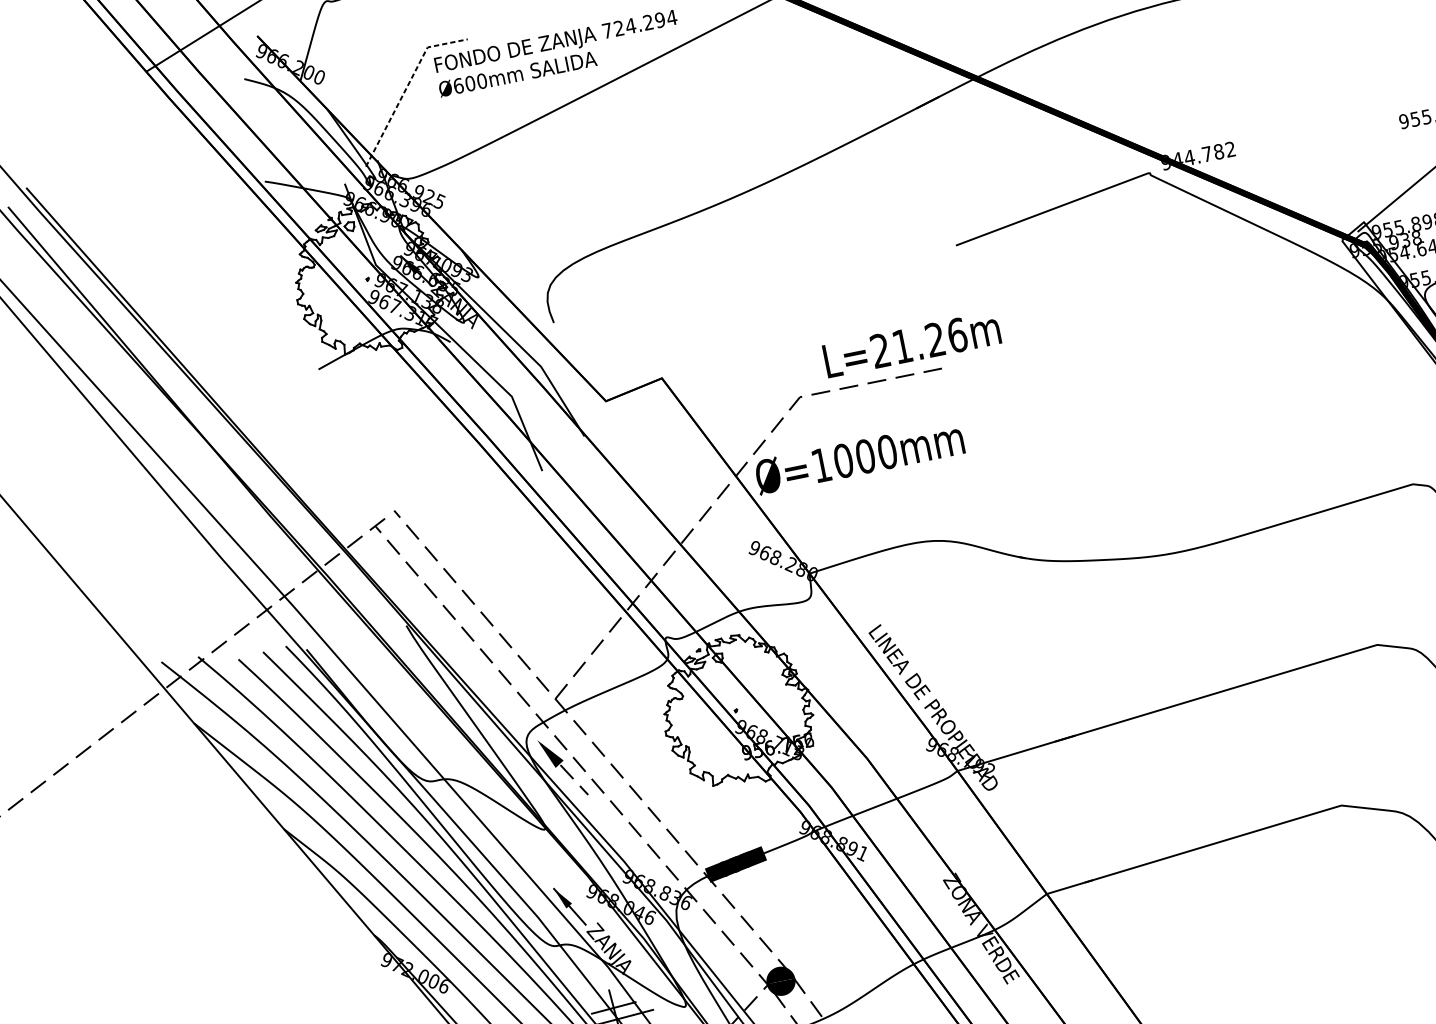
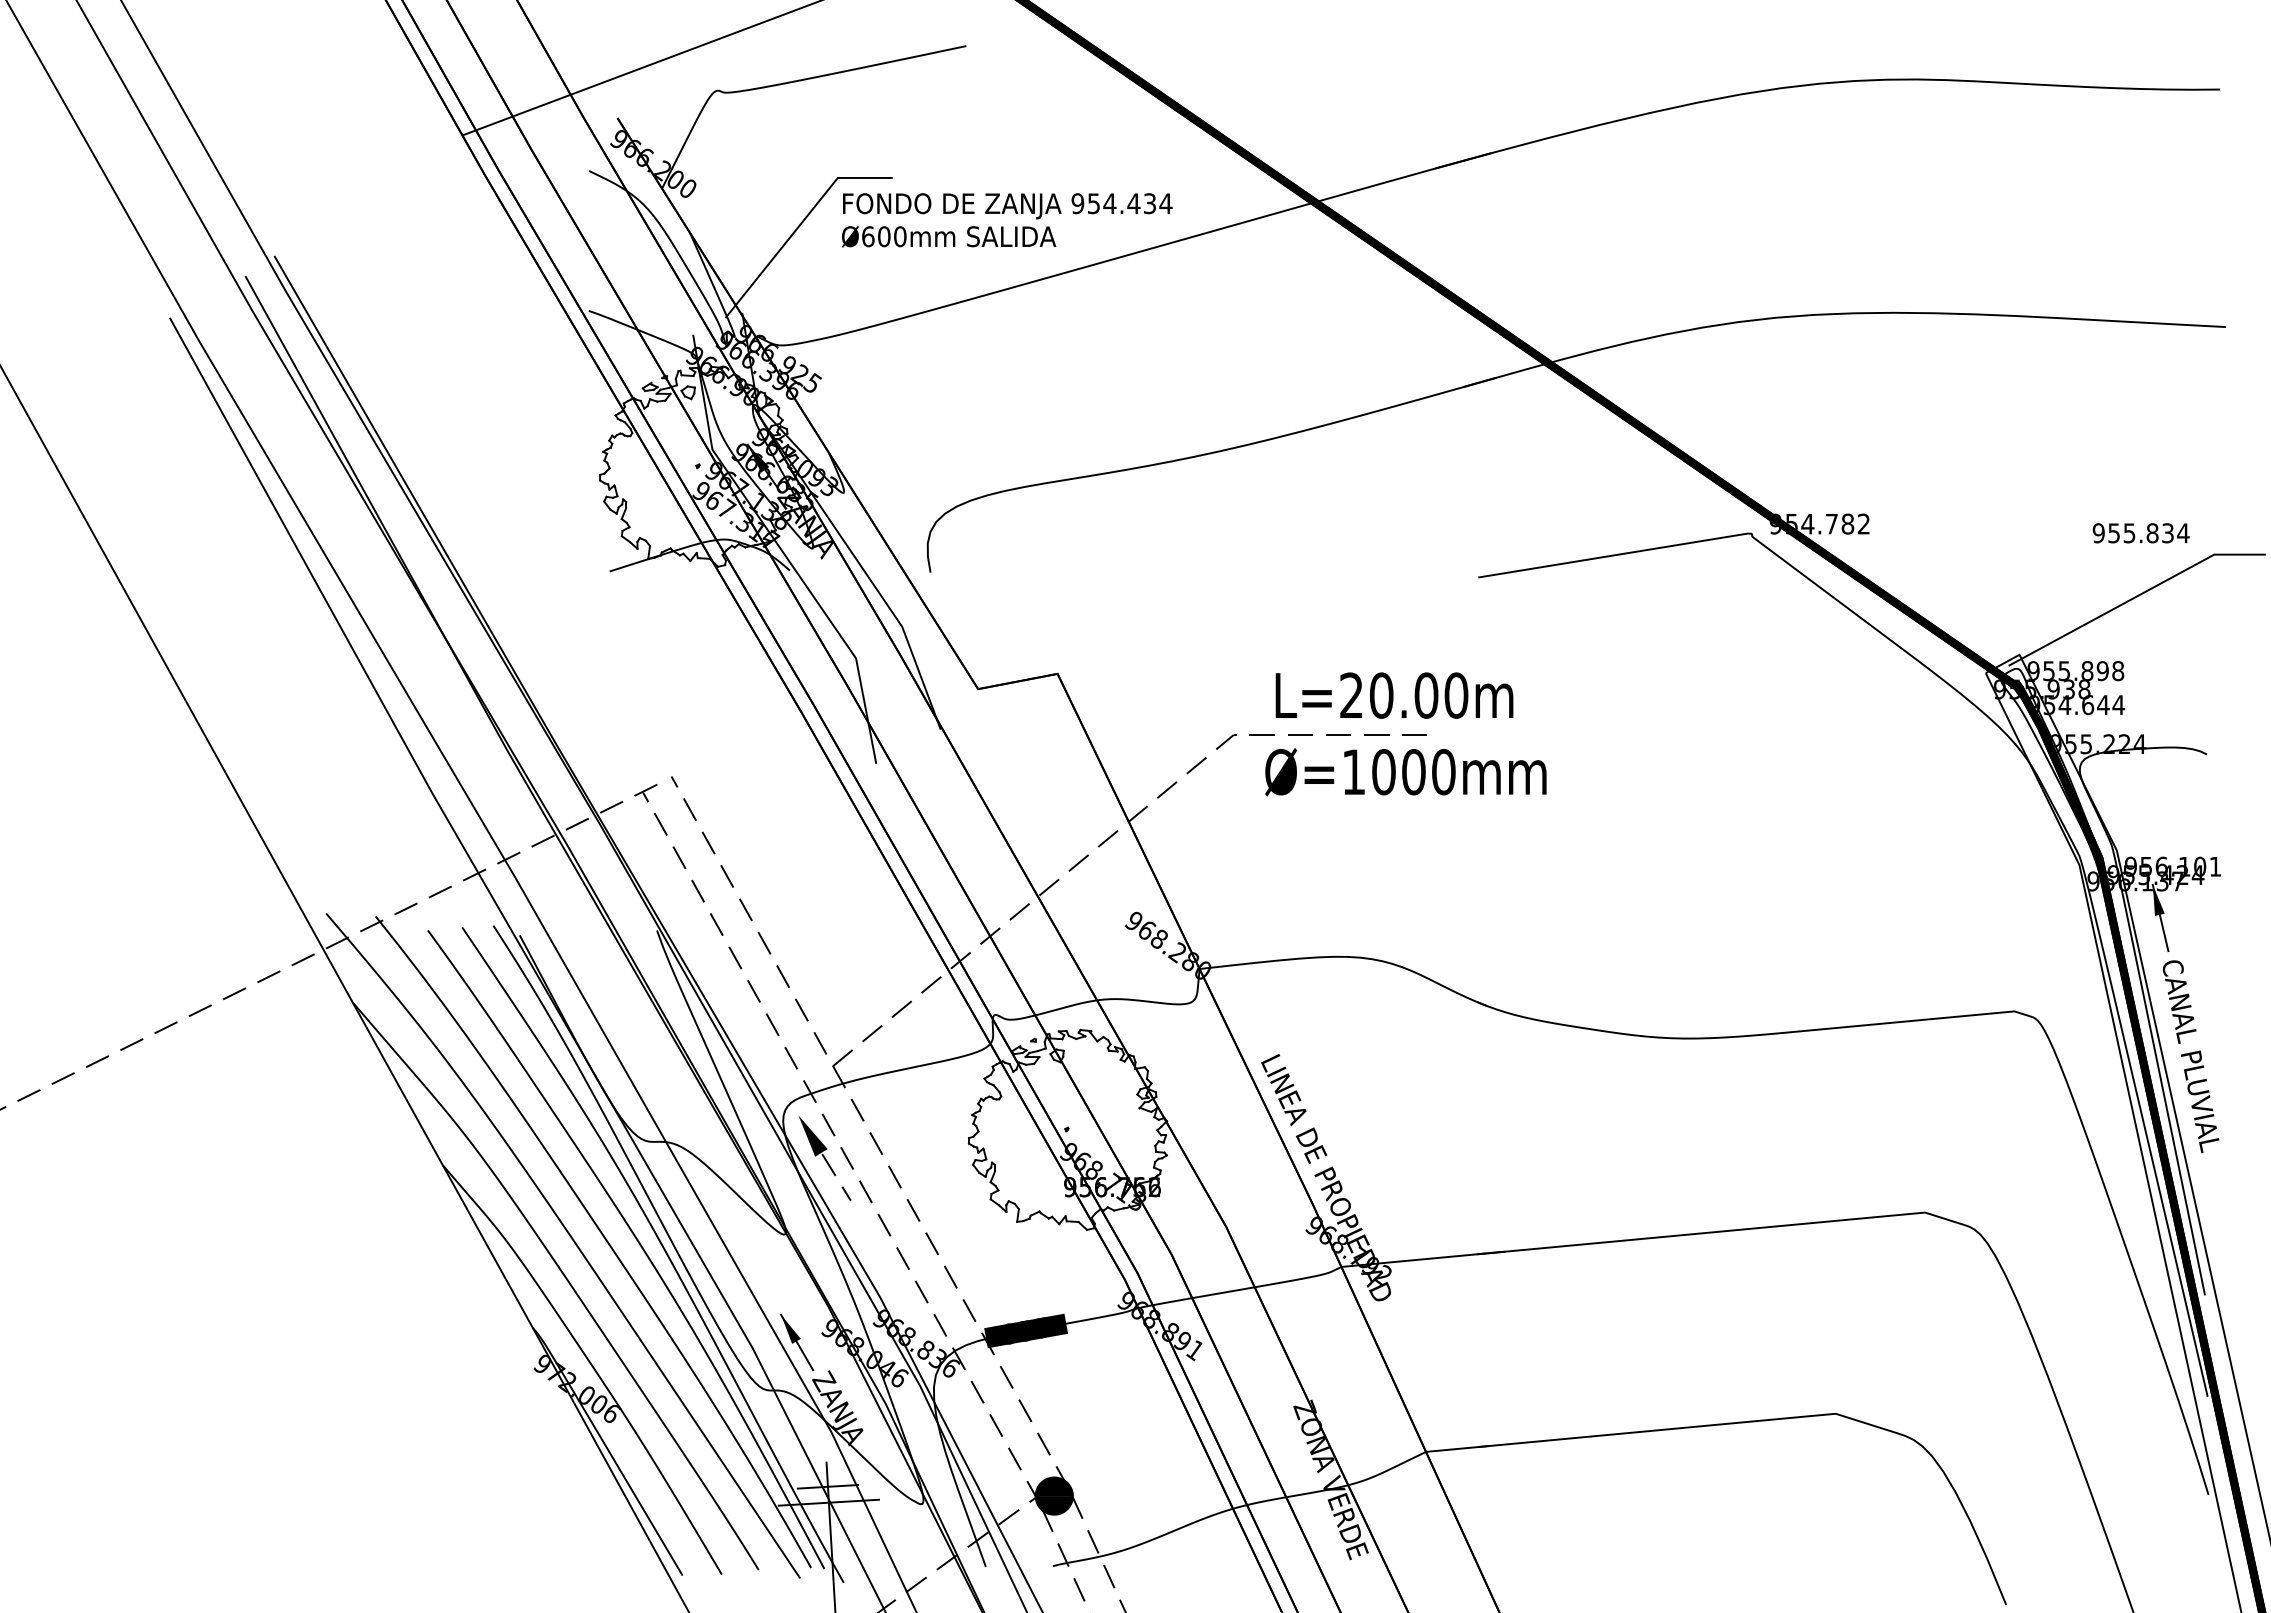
text: (633, 25) -> (1113, 203), 724.294 -> 954.434
line: (406, 88) -> (799, 226), dashed -> solid
text: (1177, 160) -> (1791, 524), 944.782 -> 954.782
text: (929, 340) -> (1418, 695), L=21.26m -> L=20.00m
text: (859, 457) -> (1405, 772), moved

